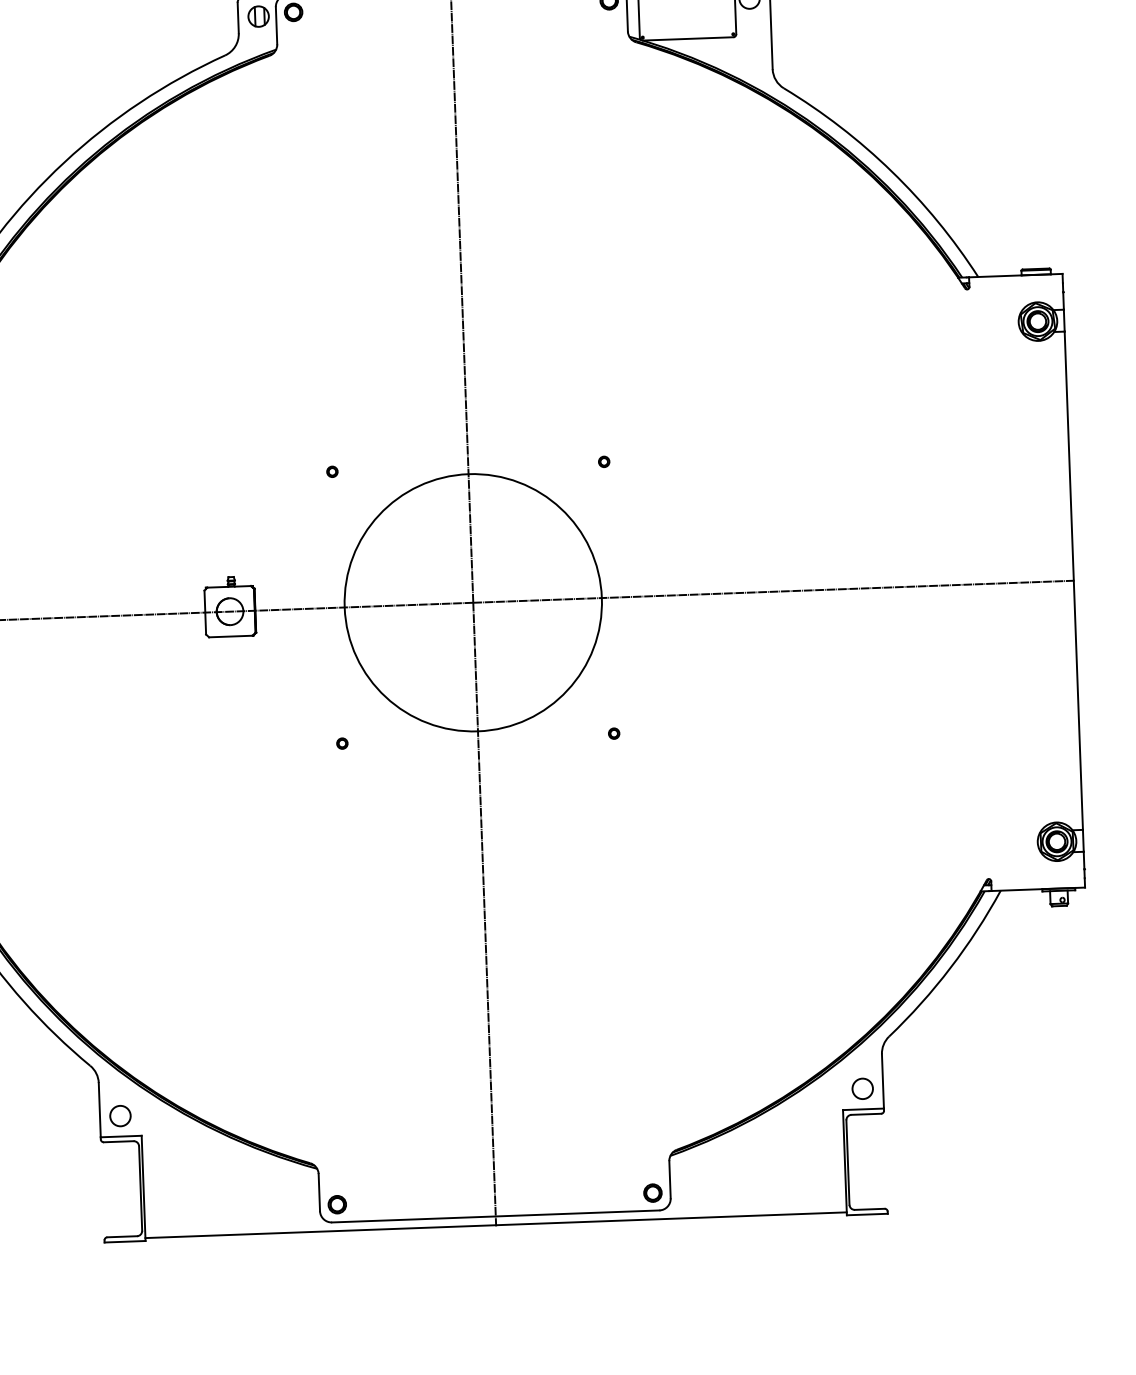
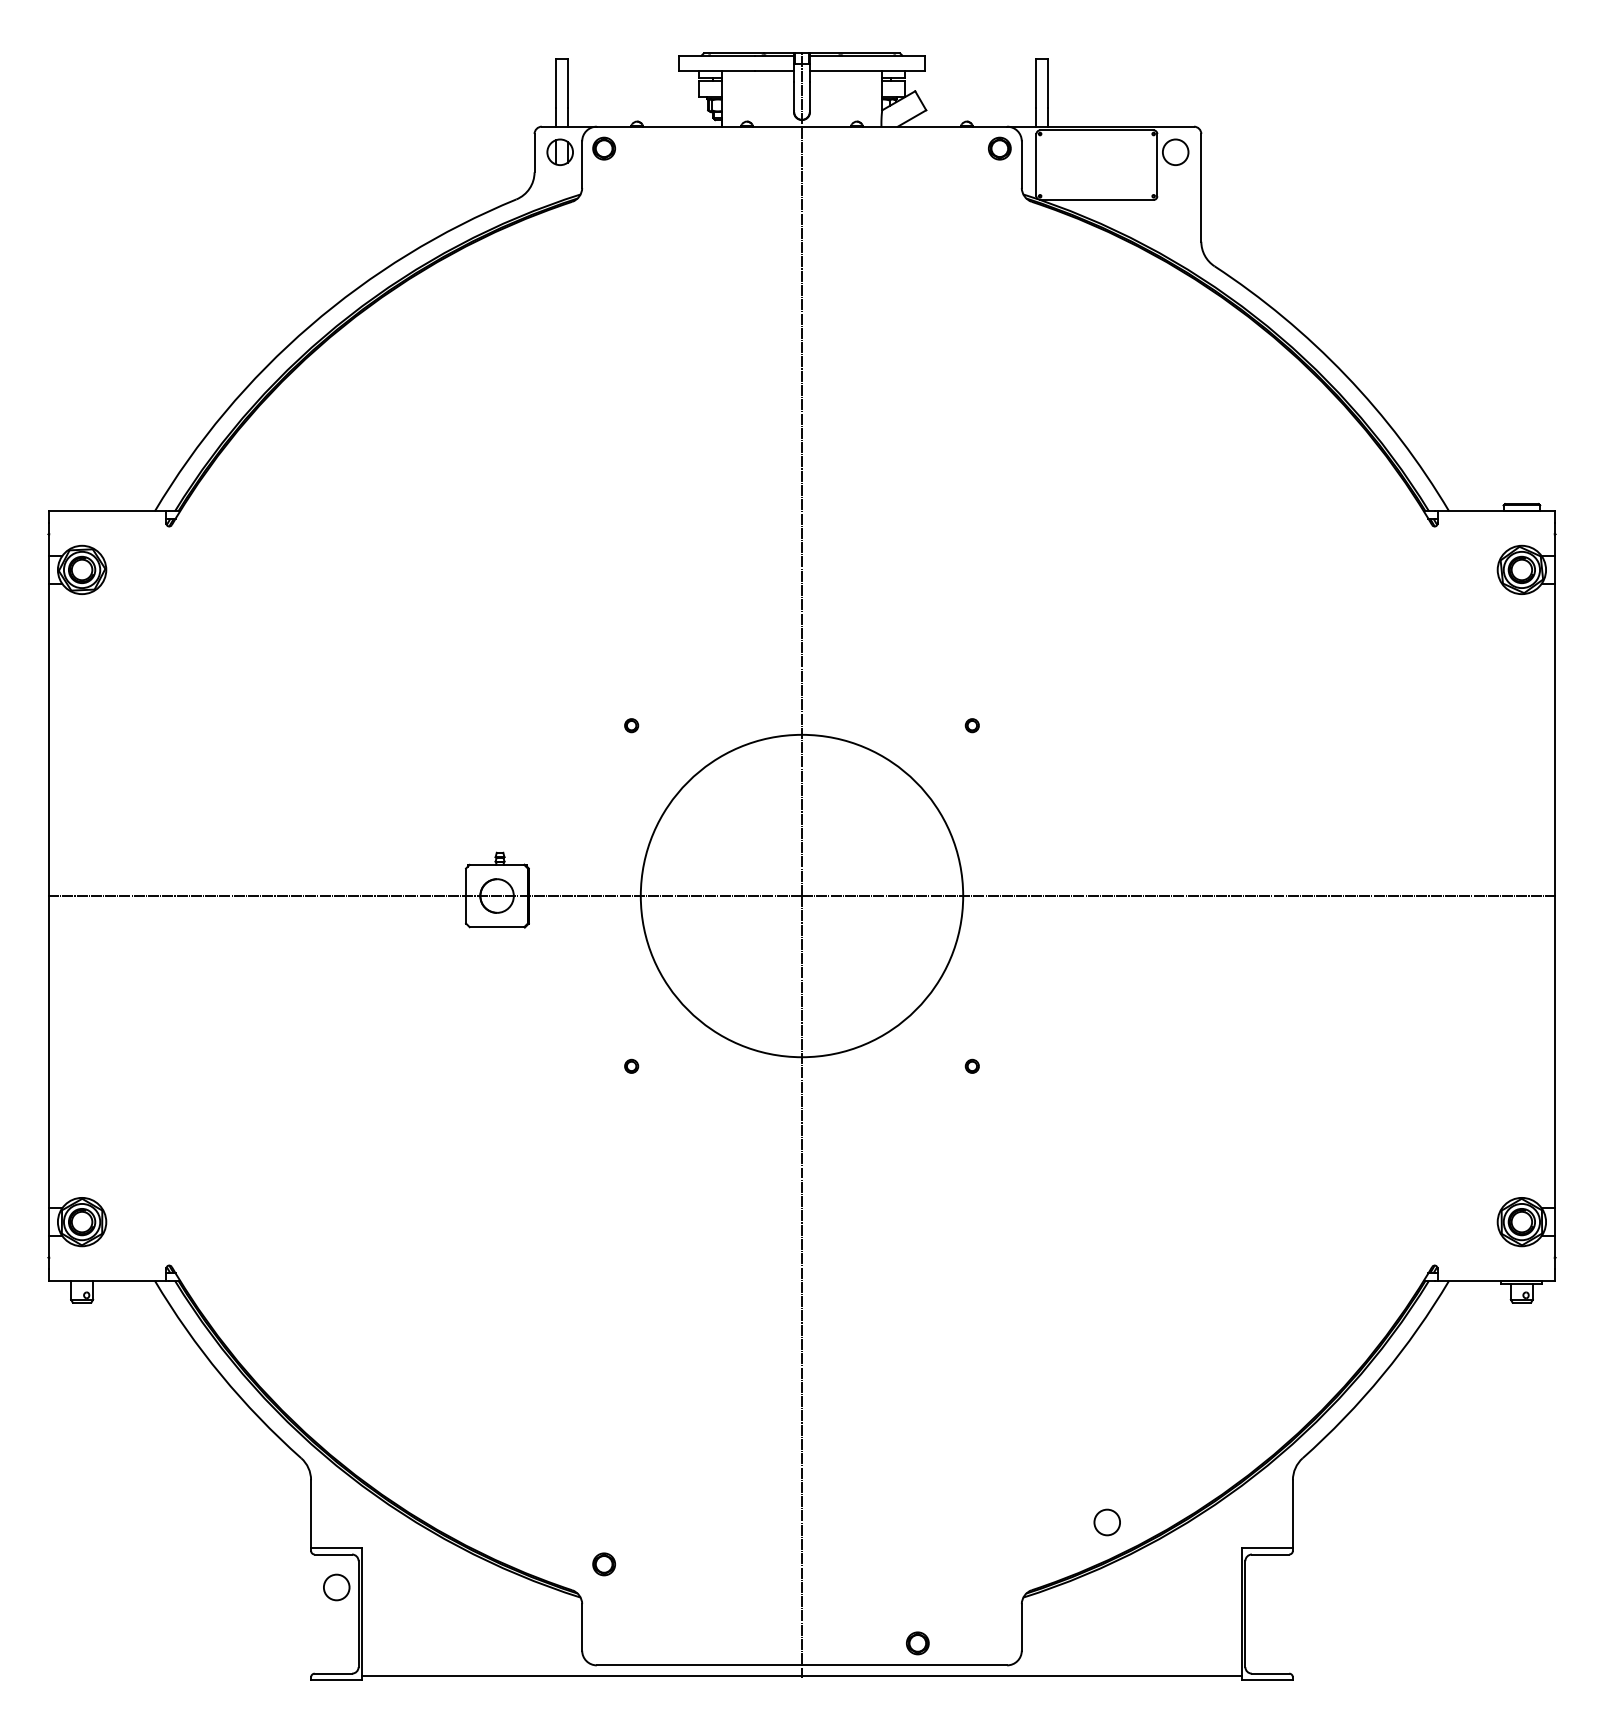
circle: (862, 1088) -> (1106, 1522), moved
circle: (120, 1116) -> (336, 1587), moved
part: (652, 1193) -> (917, 1643), moved
part: (336, 1204) -> (603, 1564), moved

